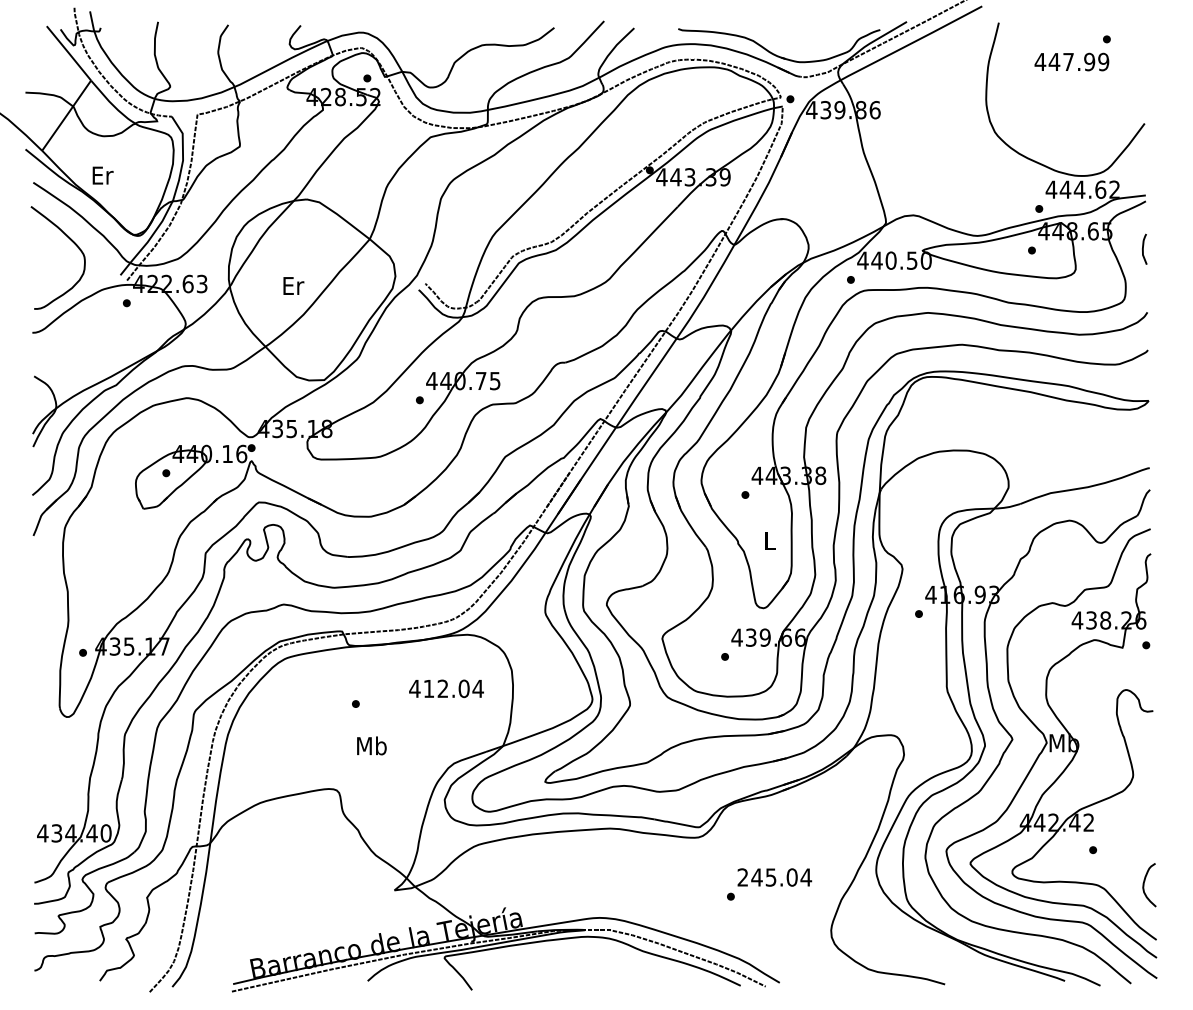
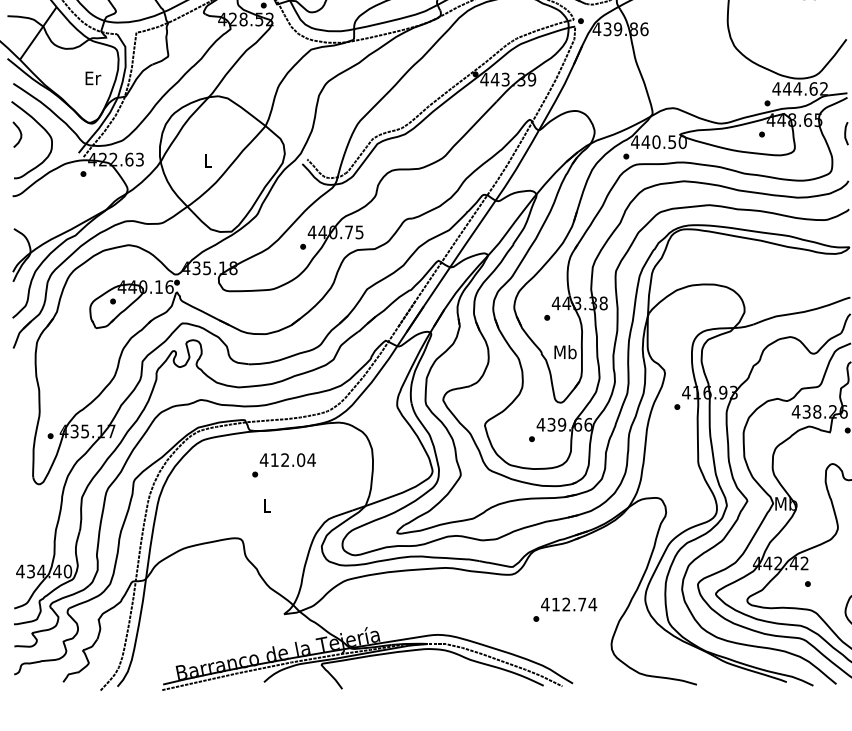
text: (102, 175) -> (92, 78), moved
curve: (42, 249) -> (20, 133), added
text: (293, 285) -> (208, 160), Er -> L
text: (769, 540) -> (565, 351), L -> Mb
text: (446, 688) -> (287, 459), moved
text: (371, 745) -> (266, 505), Mb -> L
text: (767, 877) -> (563, 604), 245.04 -> 412.74

